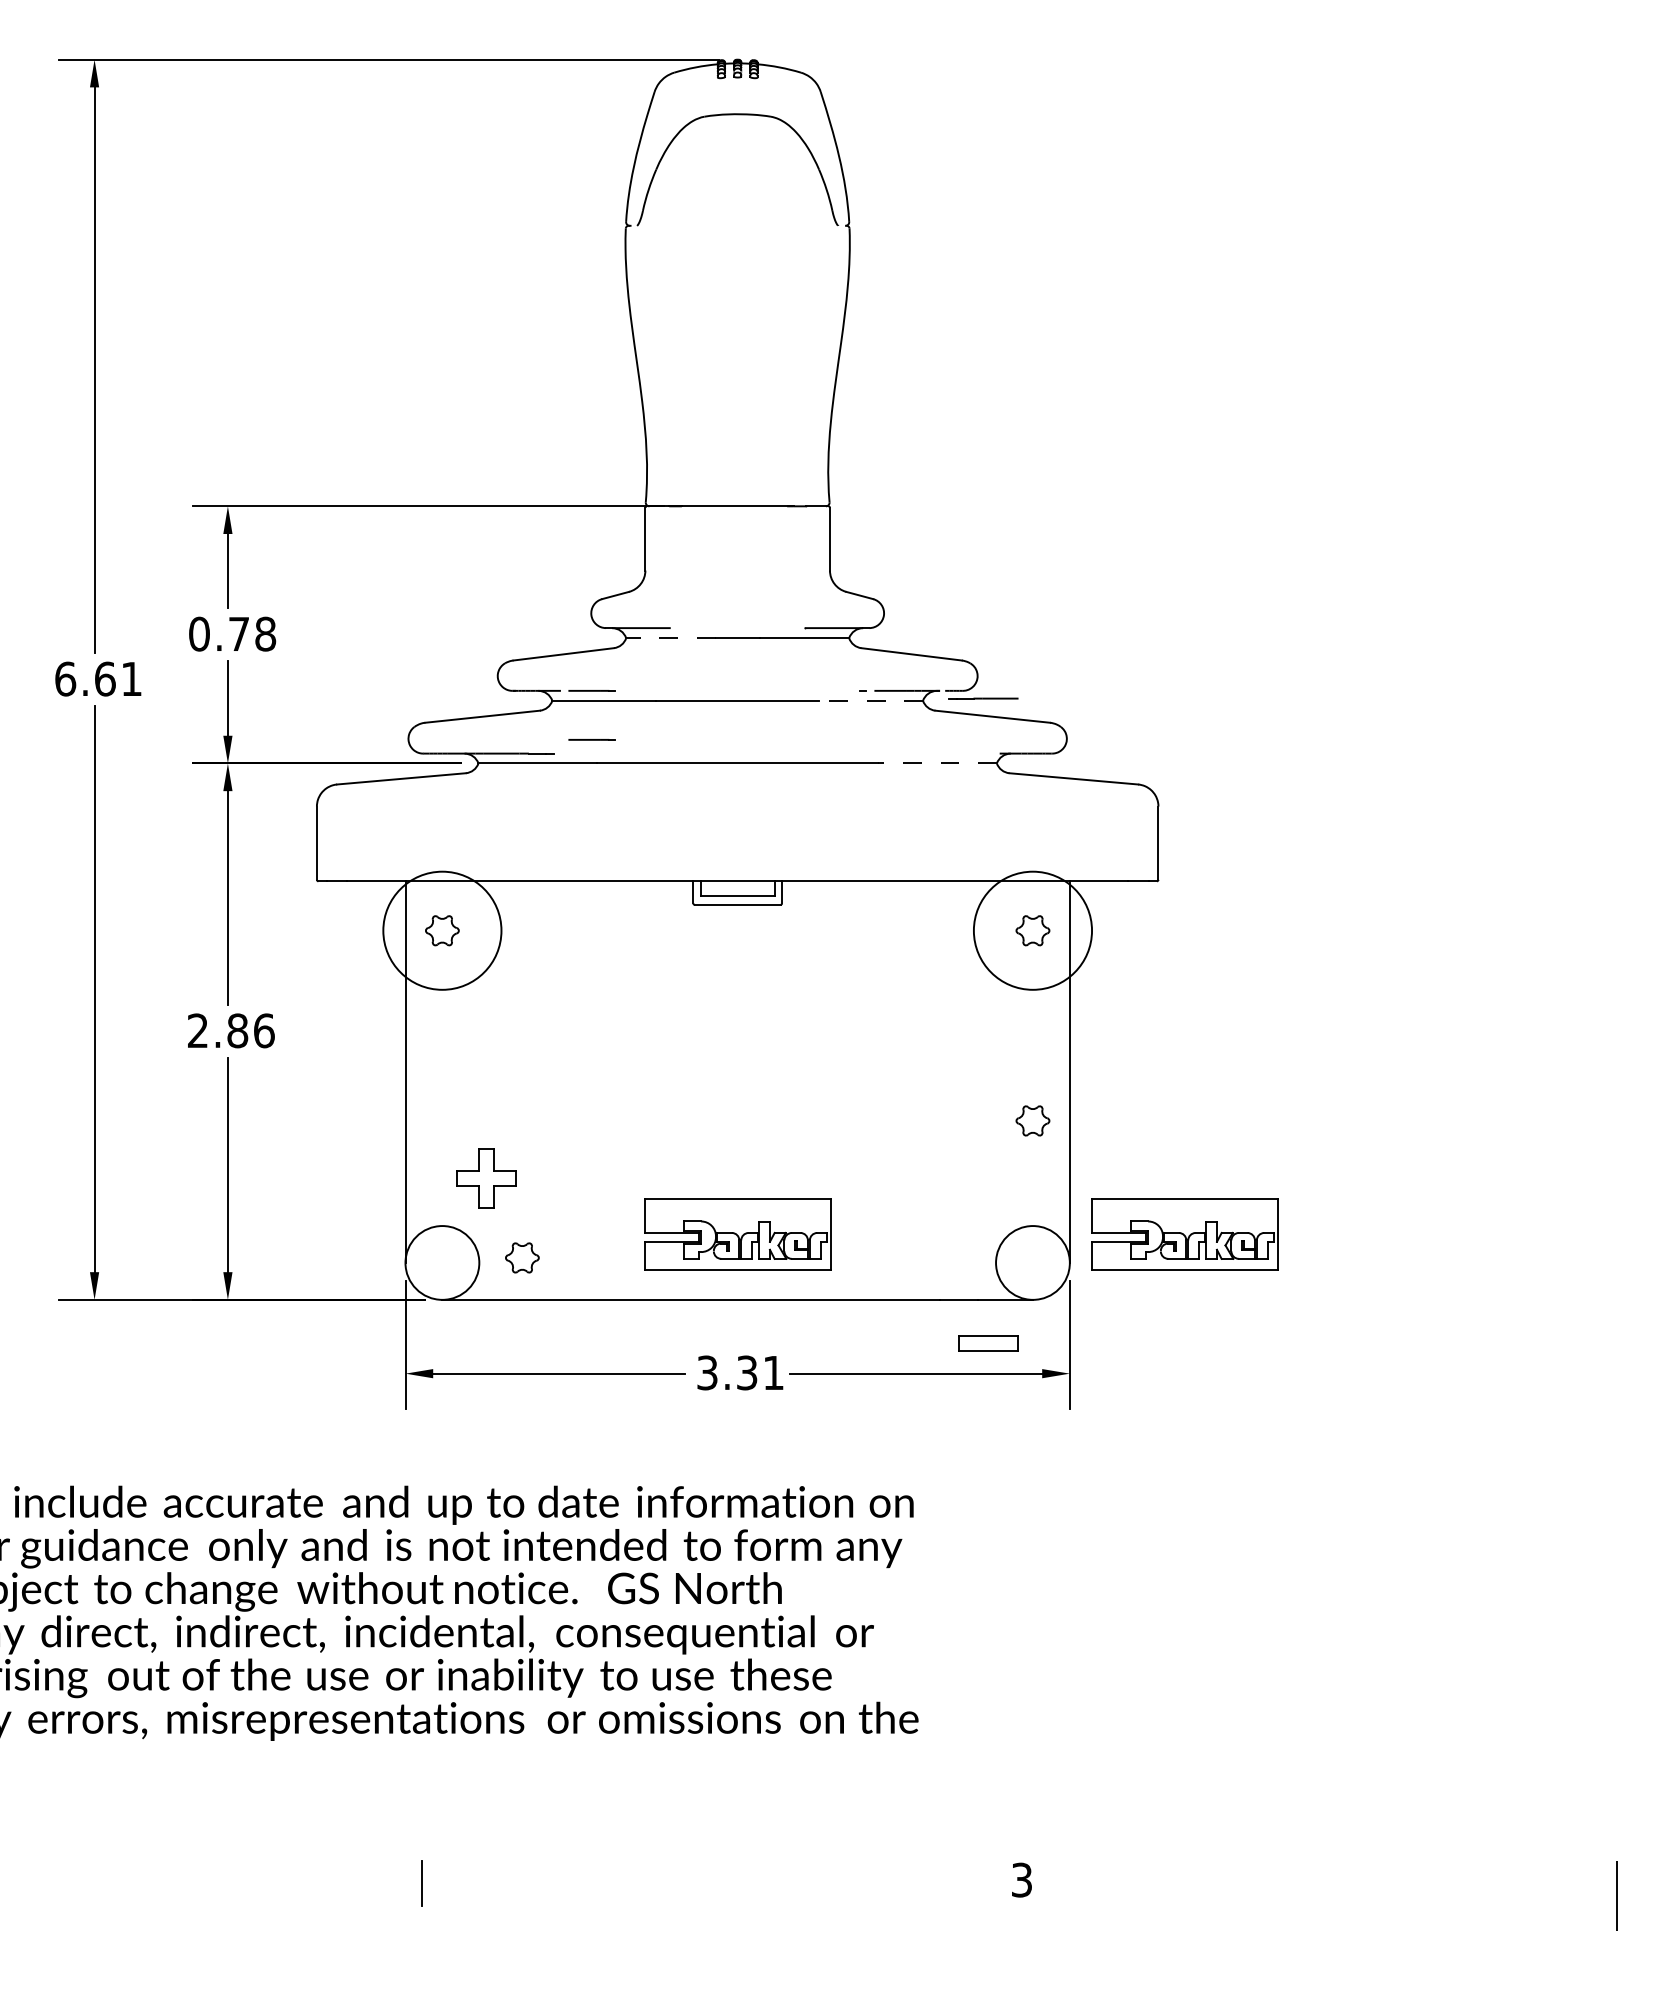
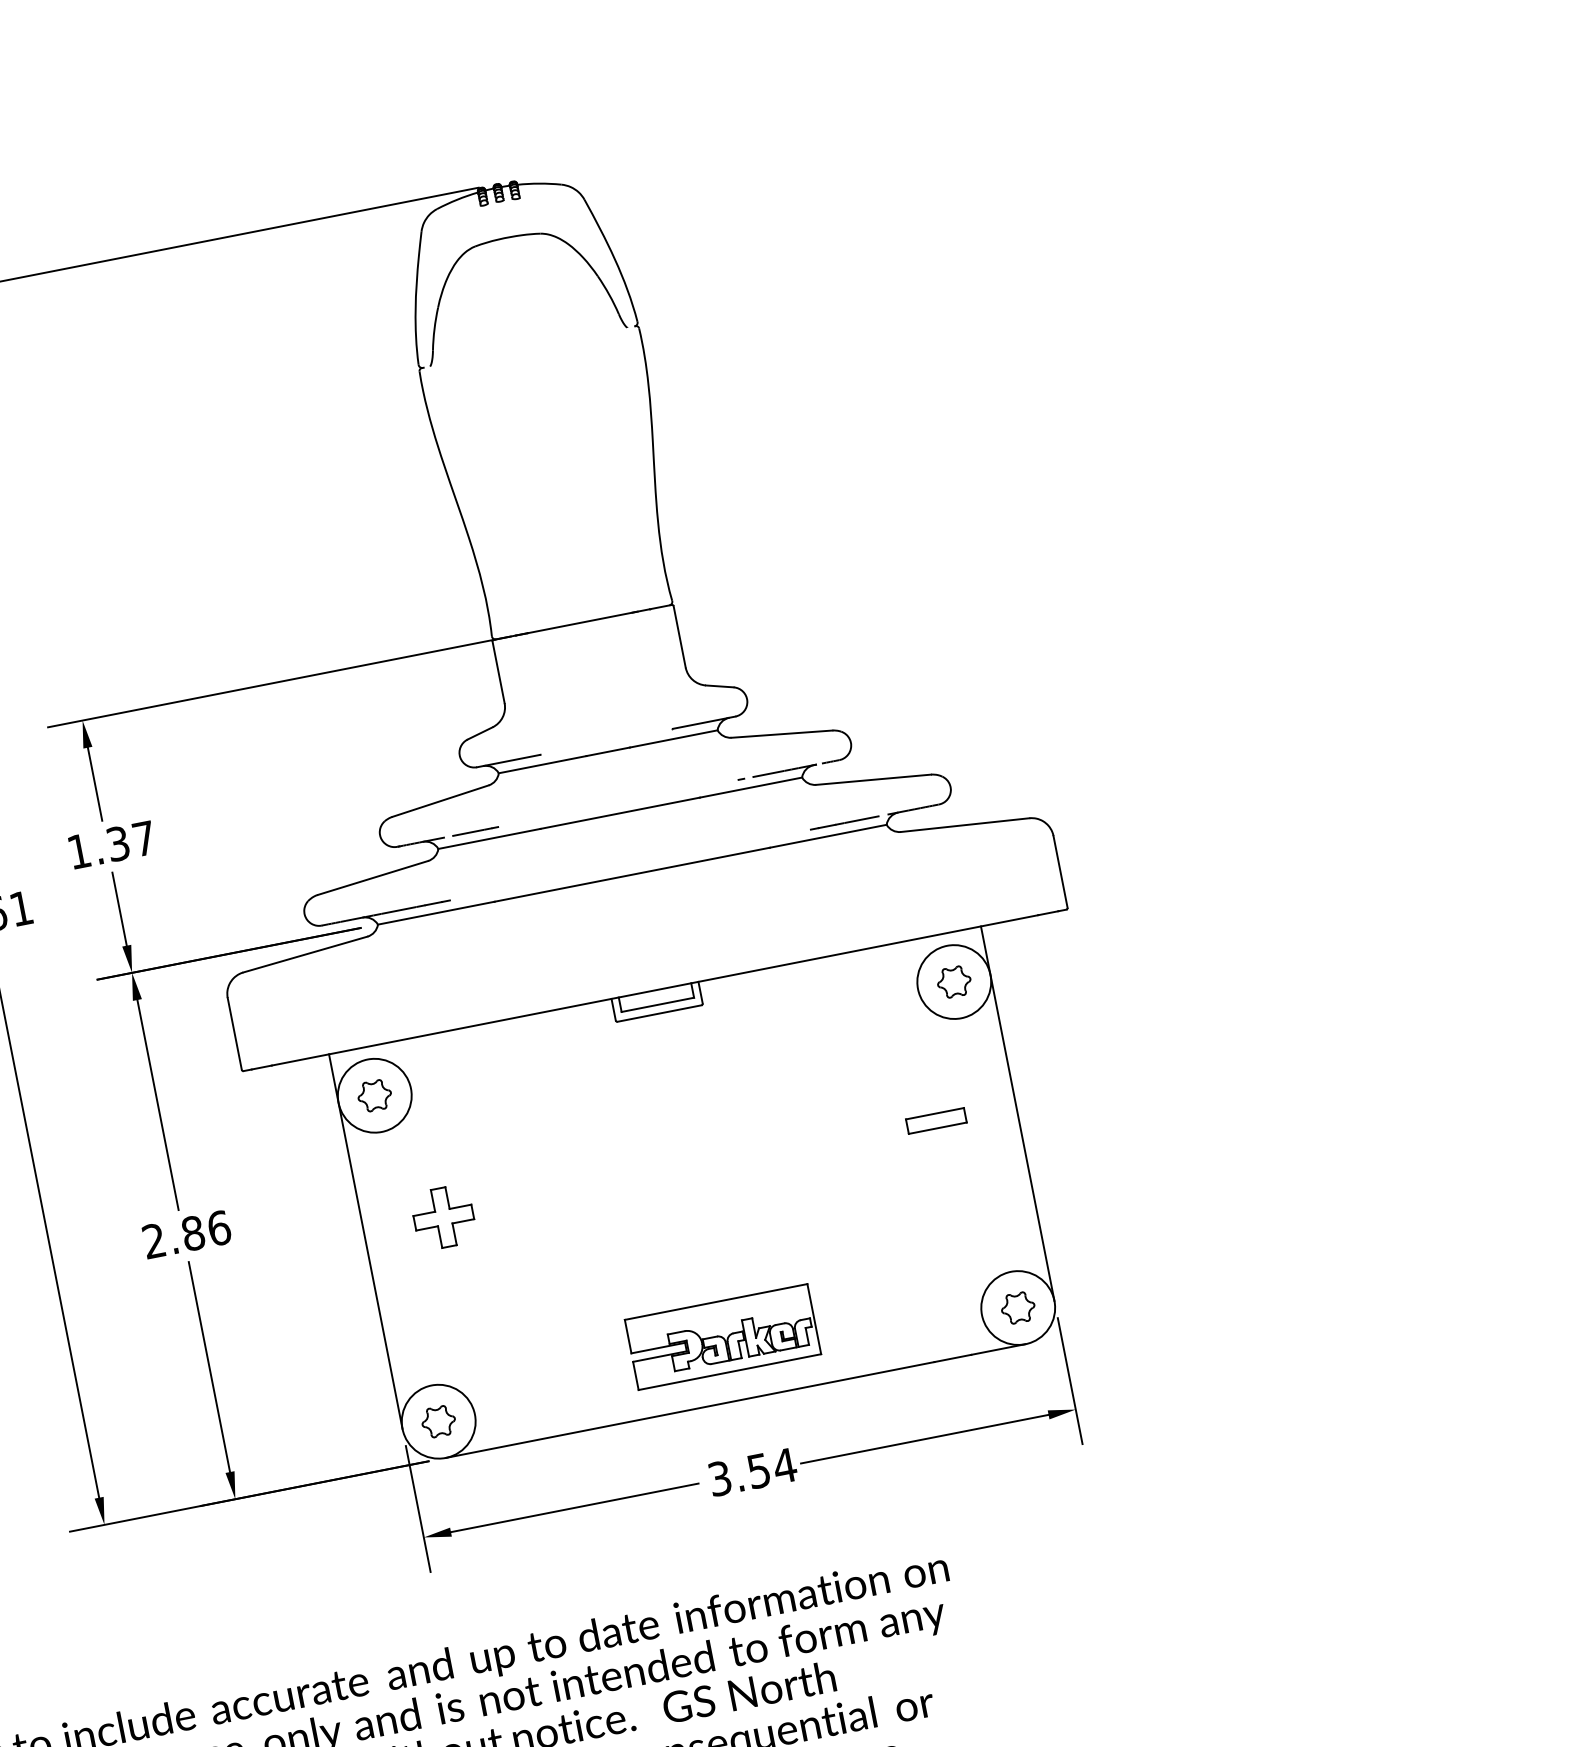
text: (232, 633) -> (111, 844), 0.78 -> 1.37
line: (670, 638) -> (542, 765), dashed -> solid
line: (983, 698) -> (845, 822), moved
line: (870, 700) -> (750, 787), dashed -> solid
line: (591, 739) -> (484, 879), removed
line: (936, 763) -> (827, 836), dashed -> solid
circle: (442, 930) -> (374, 1095), size x0.62
circle: (1032, 930) -> (953, 981), size x0.62
part: (1032, 1120) -> (1017, 1307), moved
part: (486, 1178) -> (443, 1217), moved
part: (1184, 1234) -> (1161, 1250), removed
part: (522, 1257) -> (438, 1421), moved
part: (988, 1343) -> (936, 1120), moved
text: (760, 1372) -> (771, 1467), 3.31 -> 3.54

